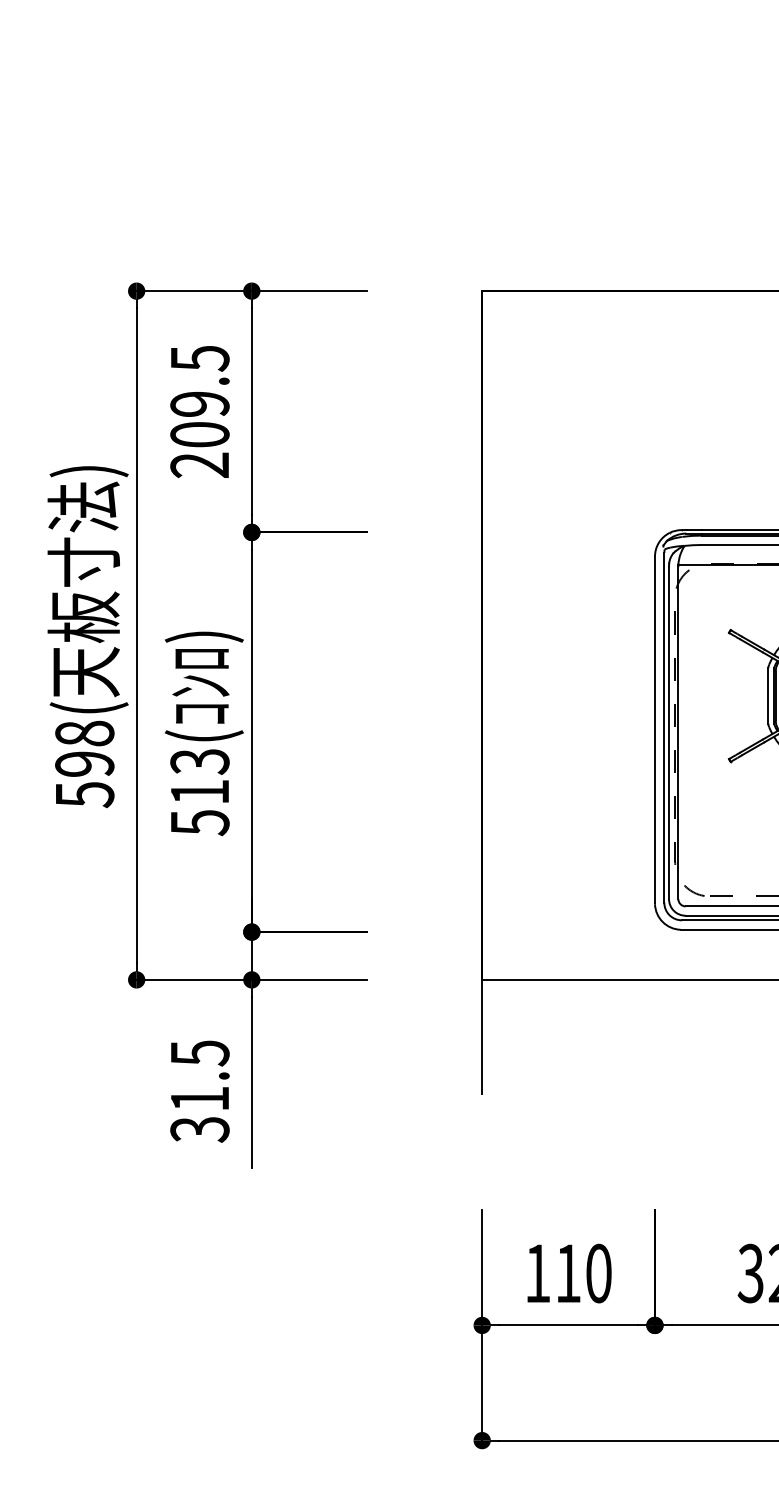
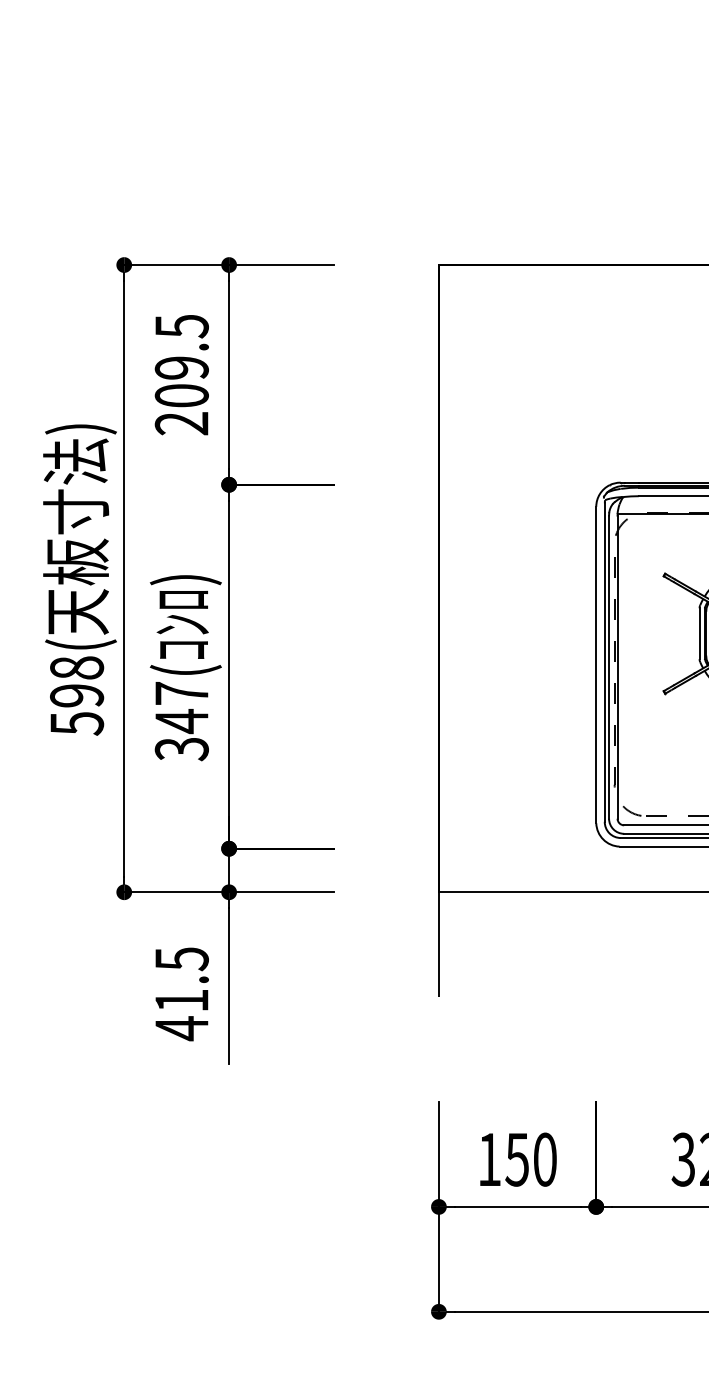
text: (199, 792) -> (181, 721), 513( -> 347(
text: (199, 1129) -> (181, 1028), 31.5 -> 41.5
text: (567, 1273) -> (516, 1159), 110 -> 150

